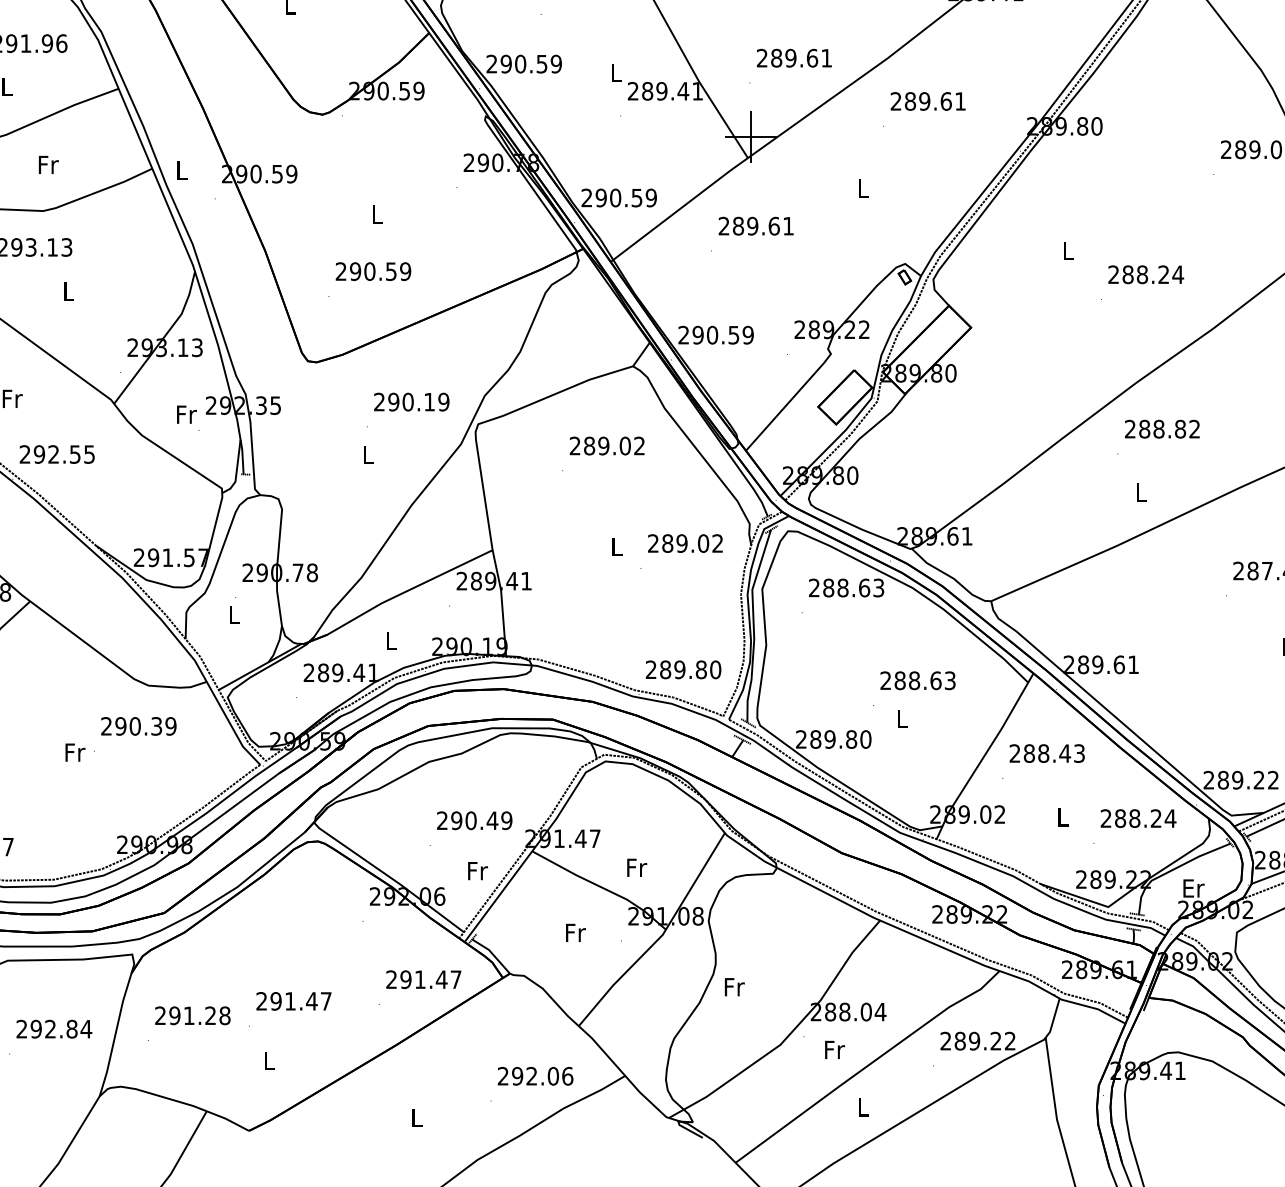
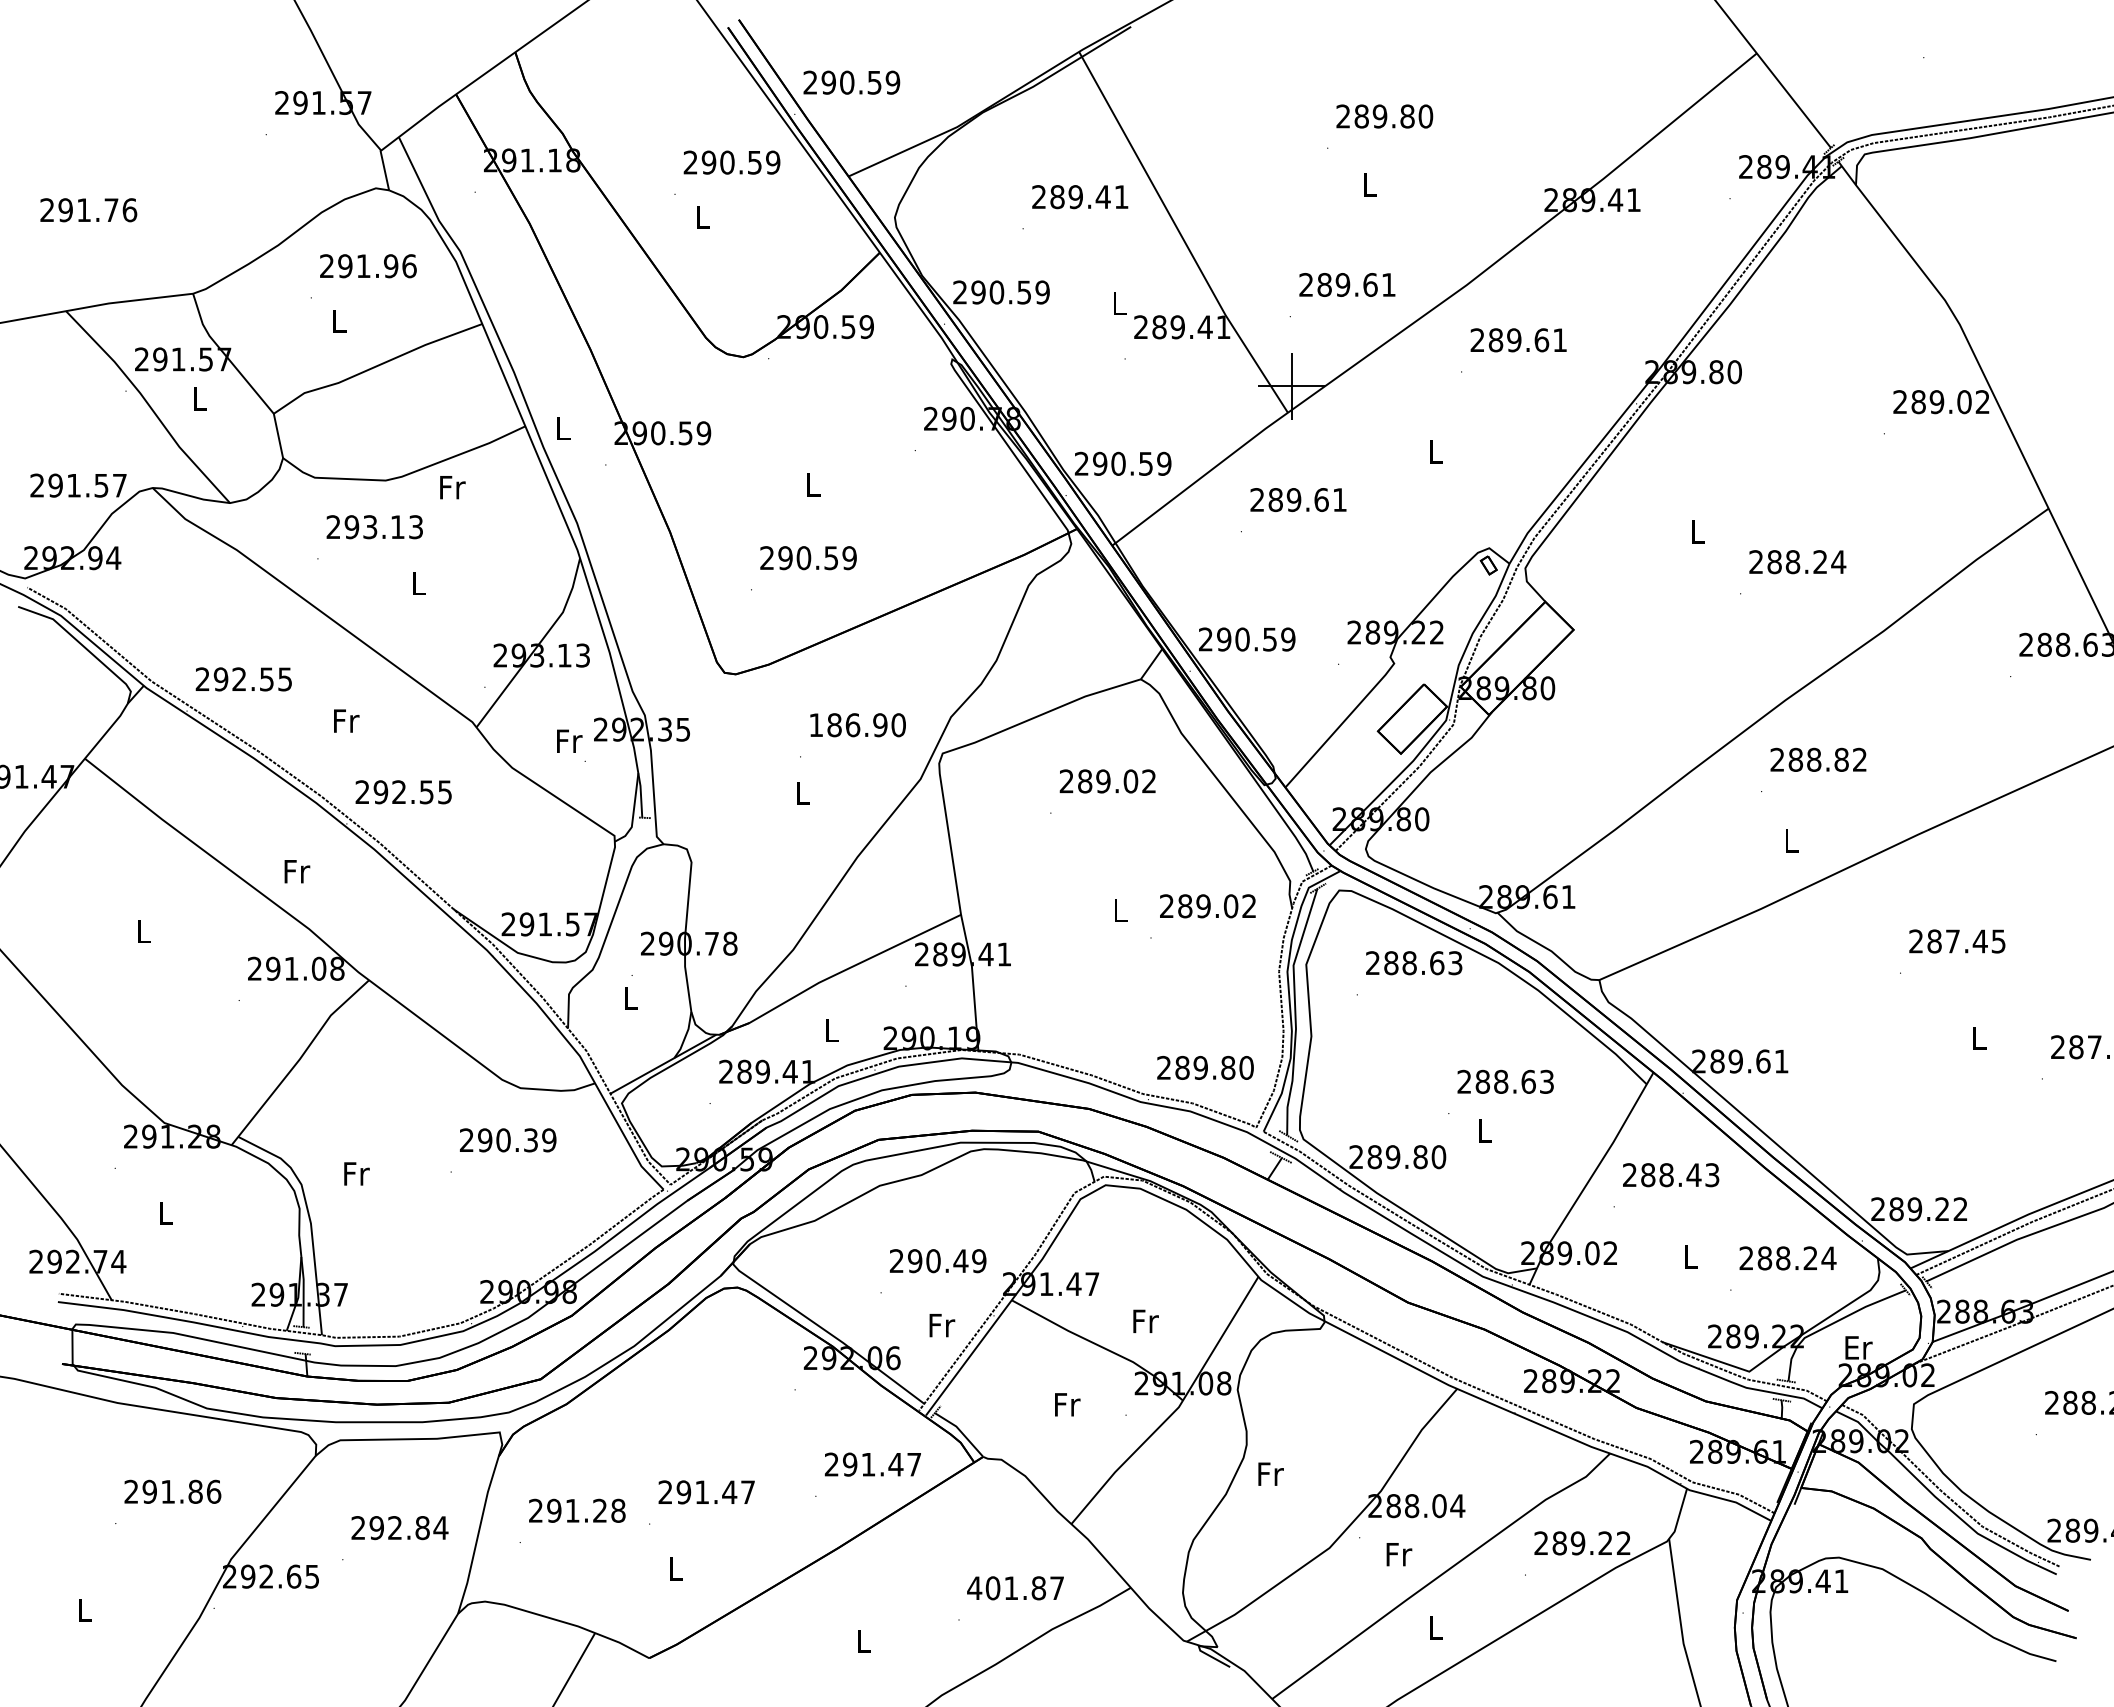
text: (48, 164) -> (452, 487), moved
text: (411, 402) -> (857, 725), 290.19 -> 186.90
text: (75, 752) -> (356, 1173), moved
text: (535, 1076) -> (1015, 1588), 292.06 -> 401.87

